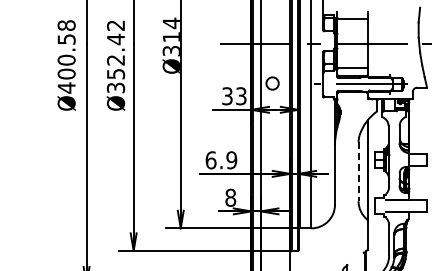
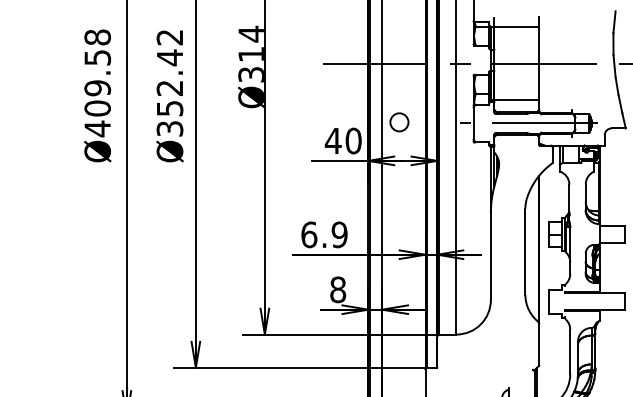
text: (66, 59) -> (97, 87), Ø400.58 -> Ø409.58
text: (233, 96) -> (342, 141), 33 -> 40
line: (358, 172) -> (525, 252), dashed -> solid

